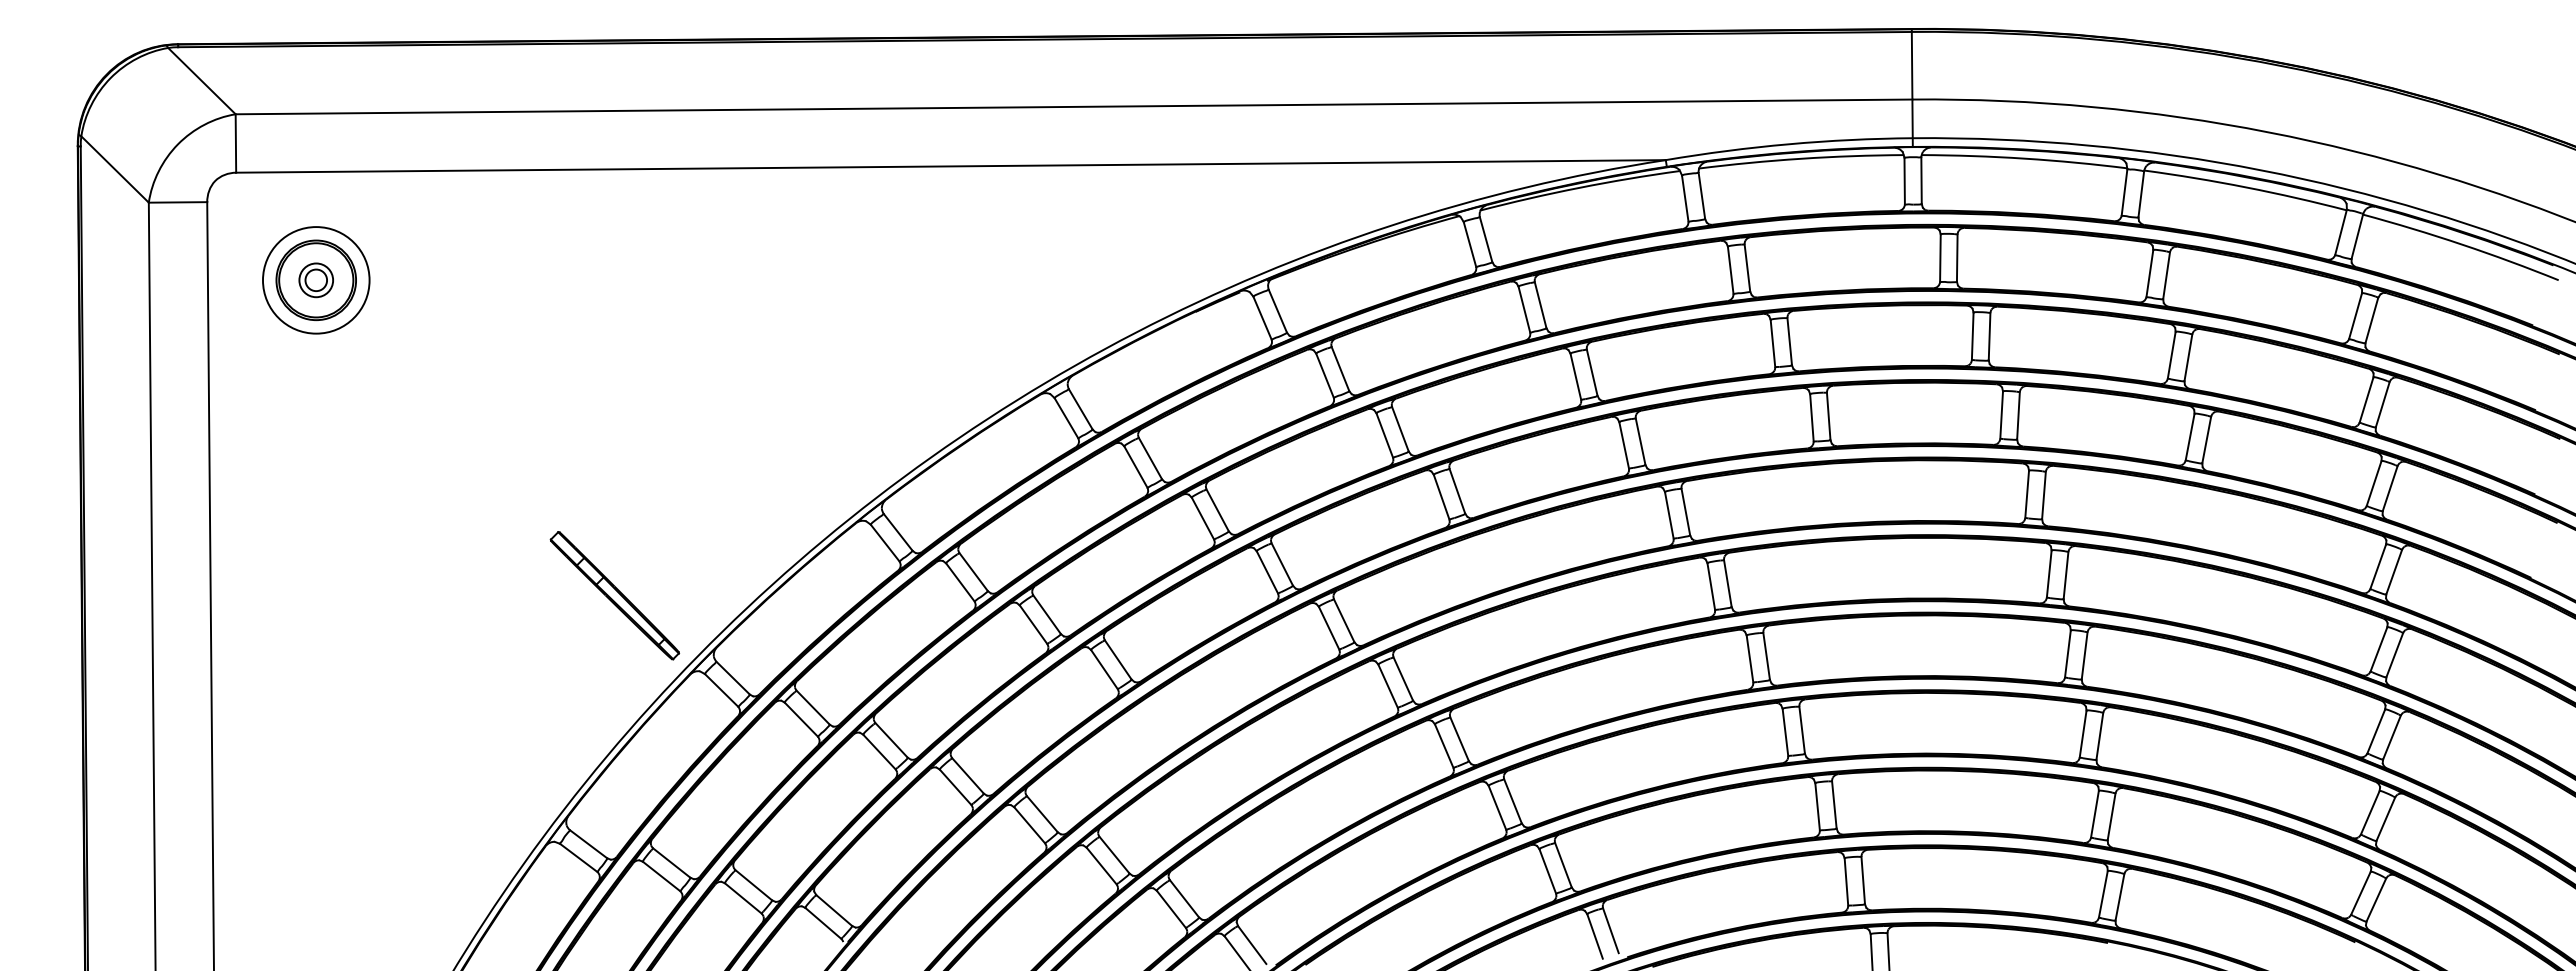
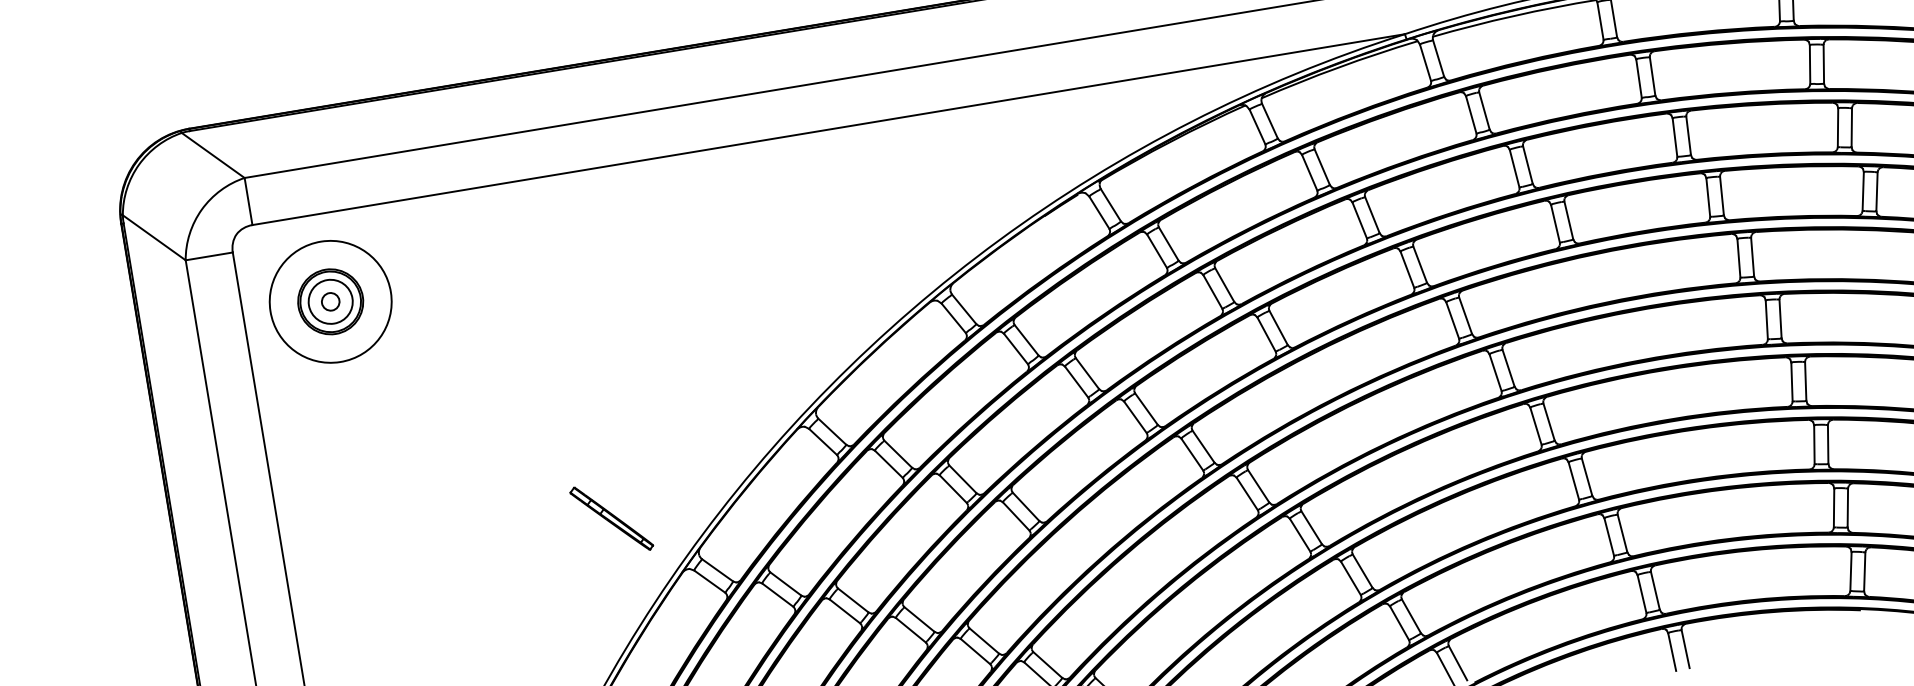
circle: (316, 280) -> (330, 301), size x1.4
circle: (316, 280) -> (330, 301), size x1.6
part: (614, 595) -> (611, 518), size x0.7

